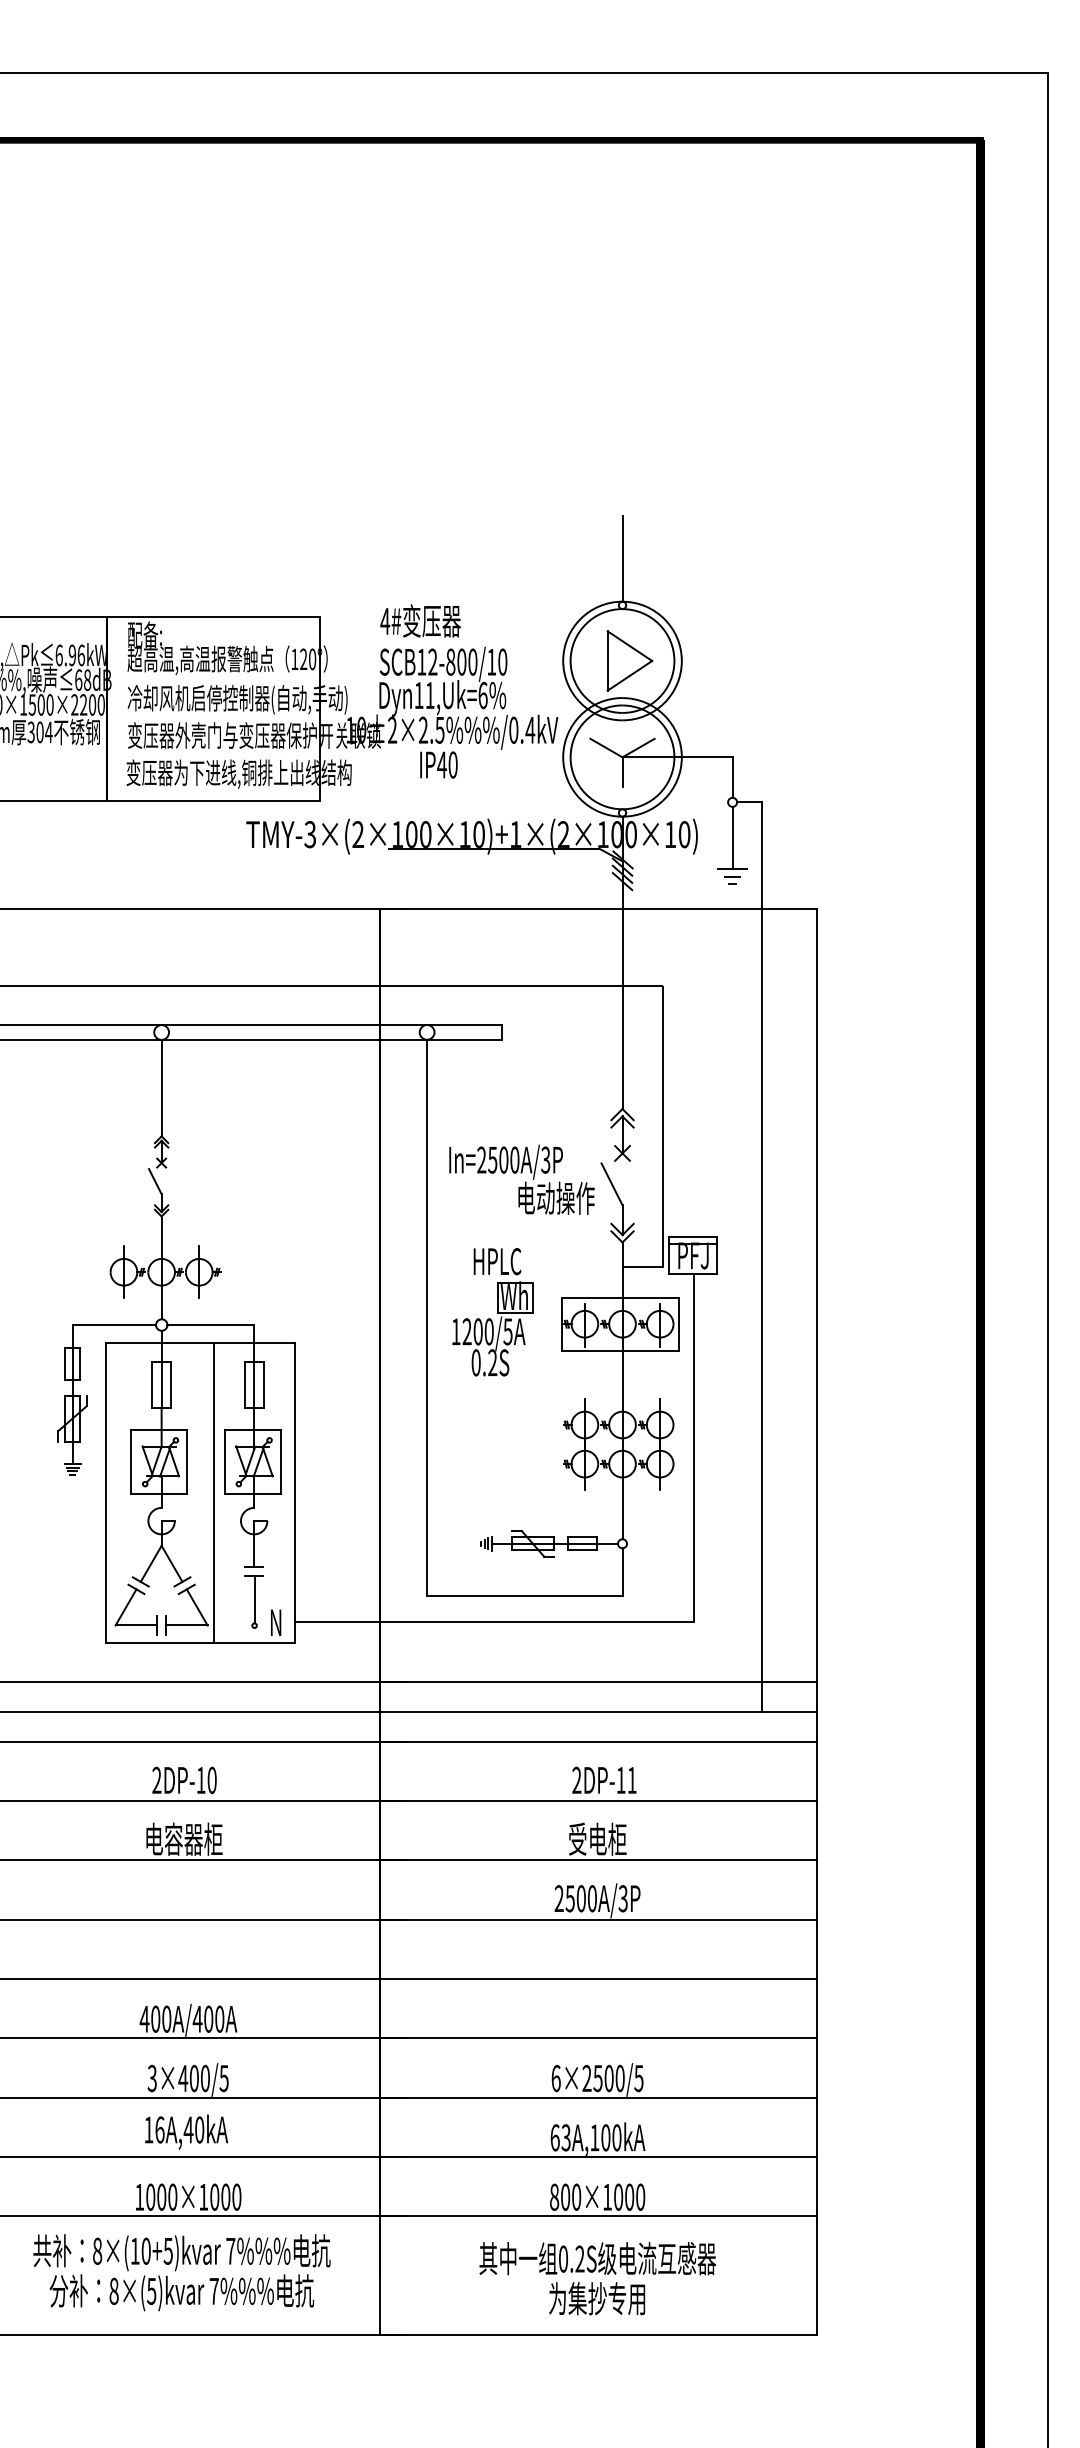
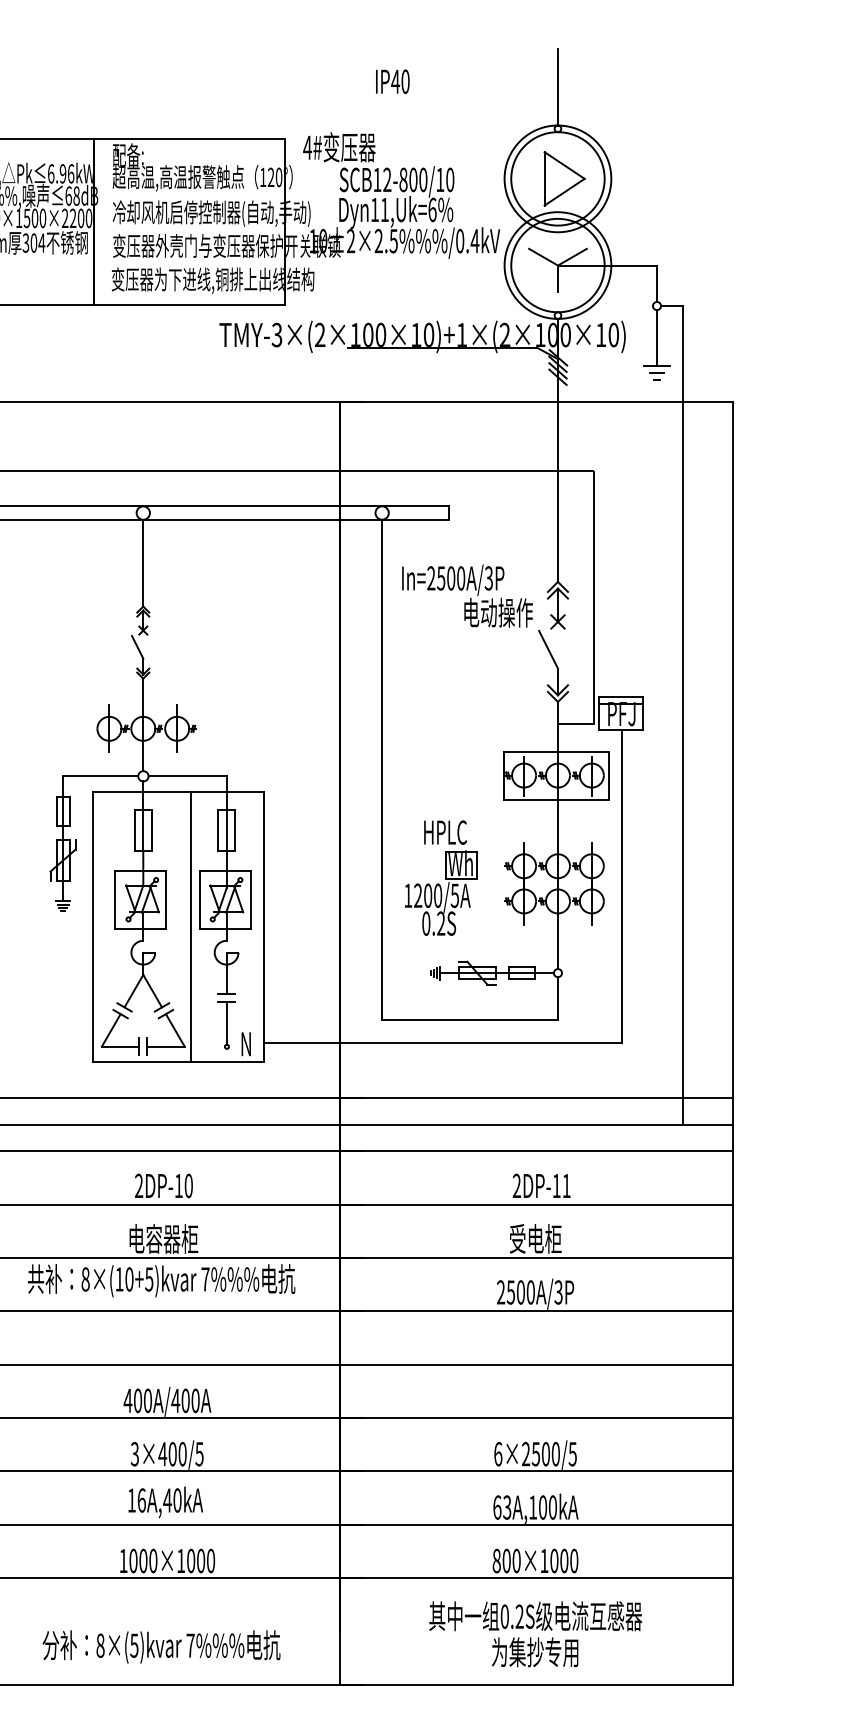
text: (420, 620) -> (339, 146), moved
text: (438, 764) -> (392, 81), moved
text: (521, 1179) -> (467, 595), moved
part: (492, 1312) -> (440, 878), moved
text: (181, 2252) -> (161, 1280), moved

